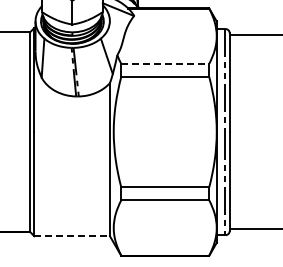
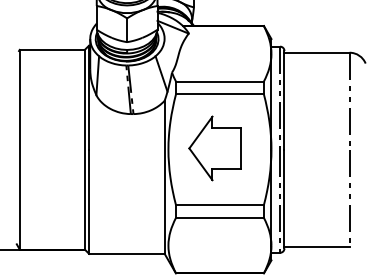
line: (164, 63) -> (219, 81), dashed -> solid
part: (159, 130) -> (214, 148), added
line: (71, 235) -> (126, 253), dashed -> solid

